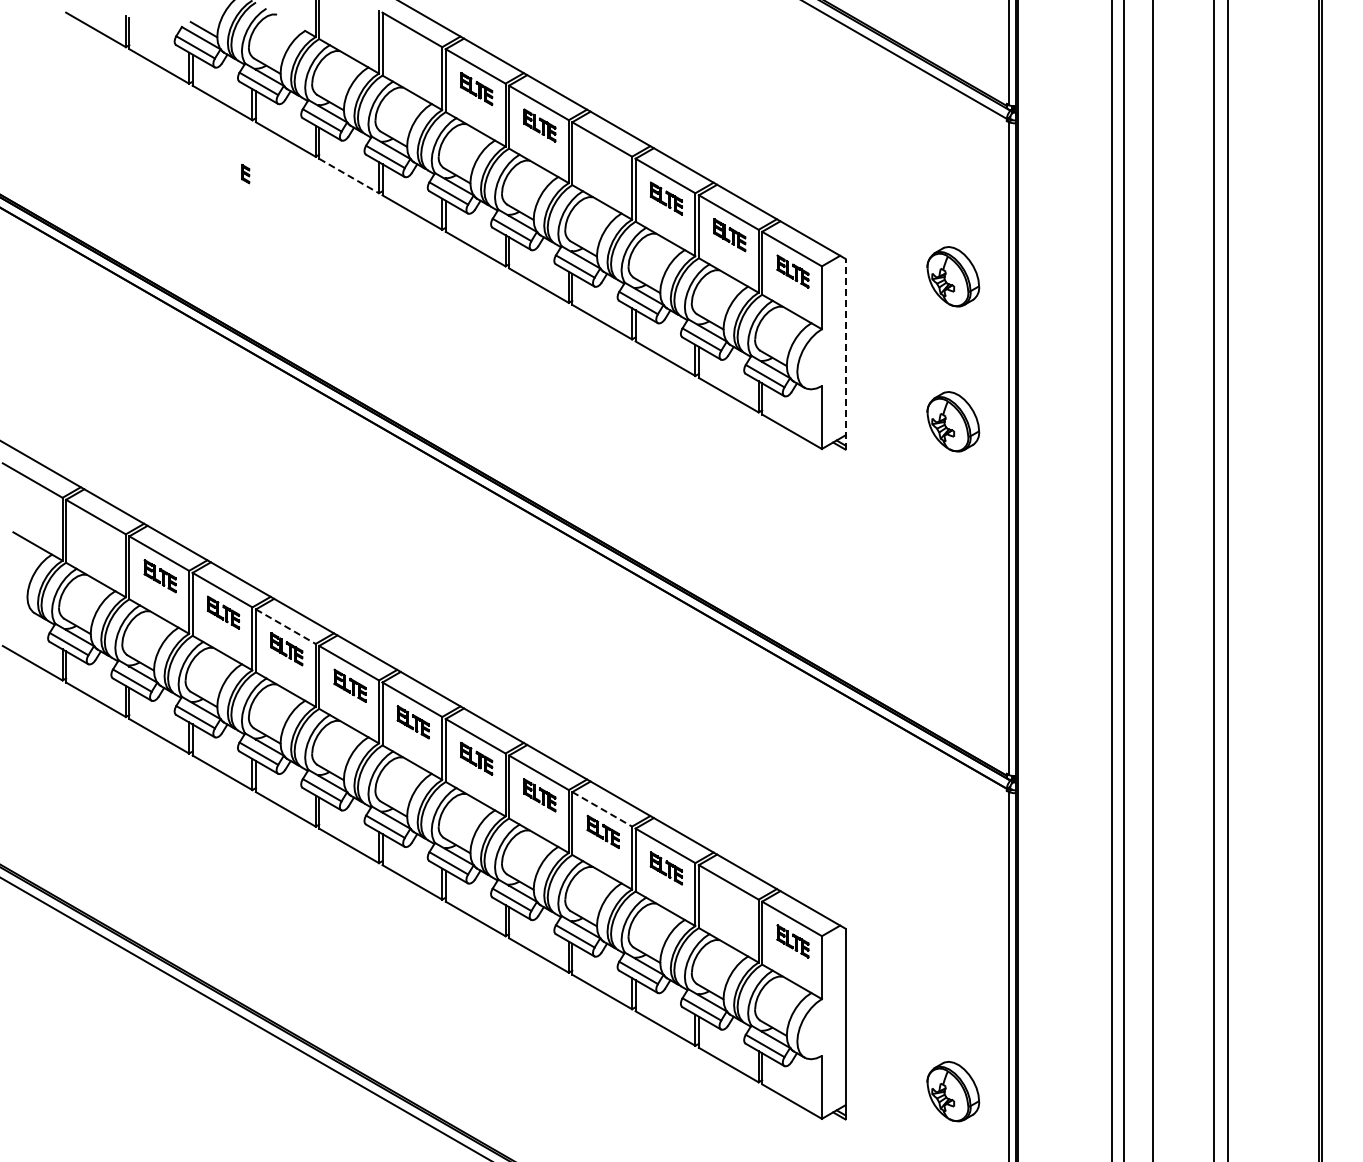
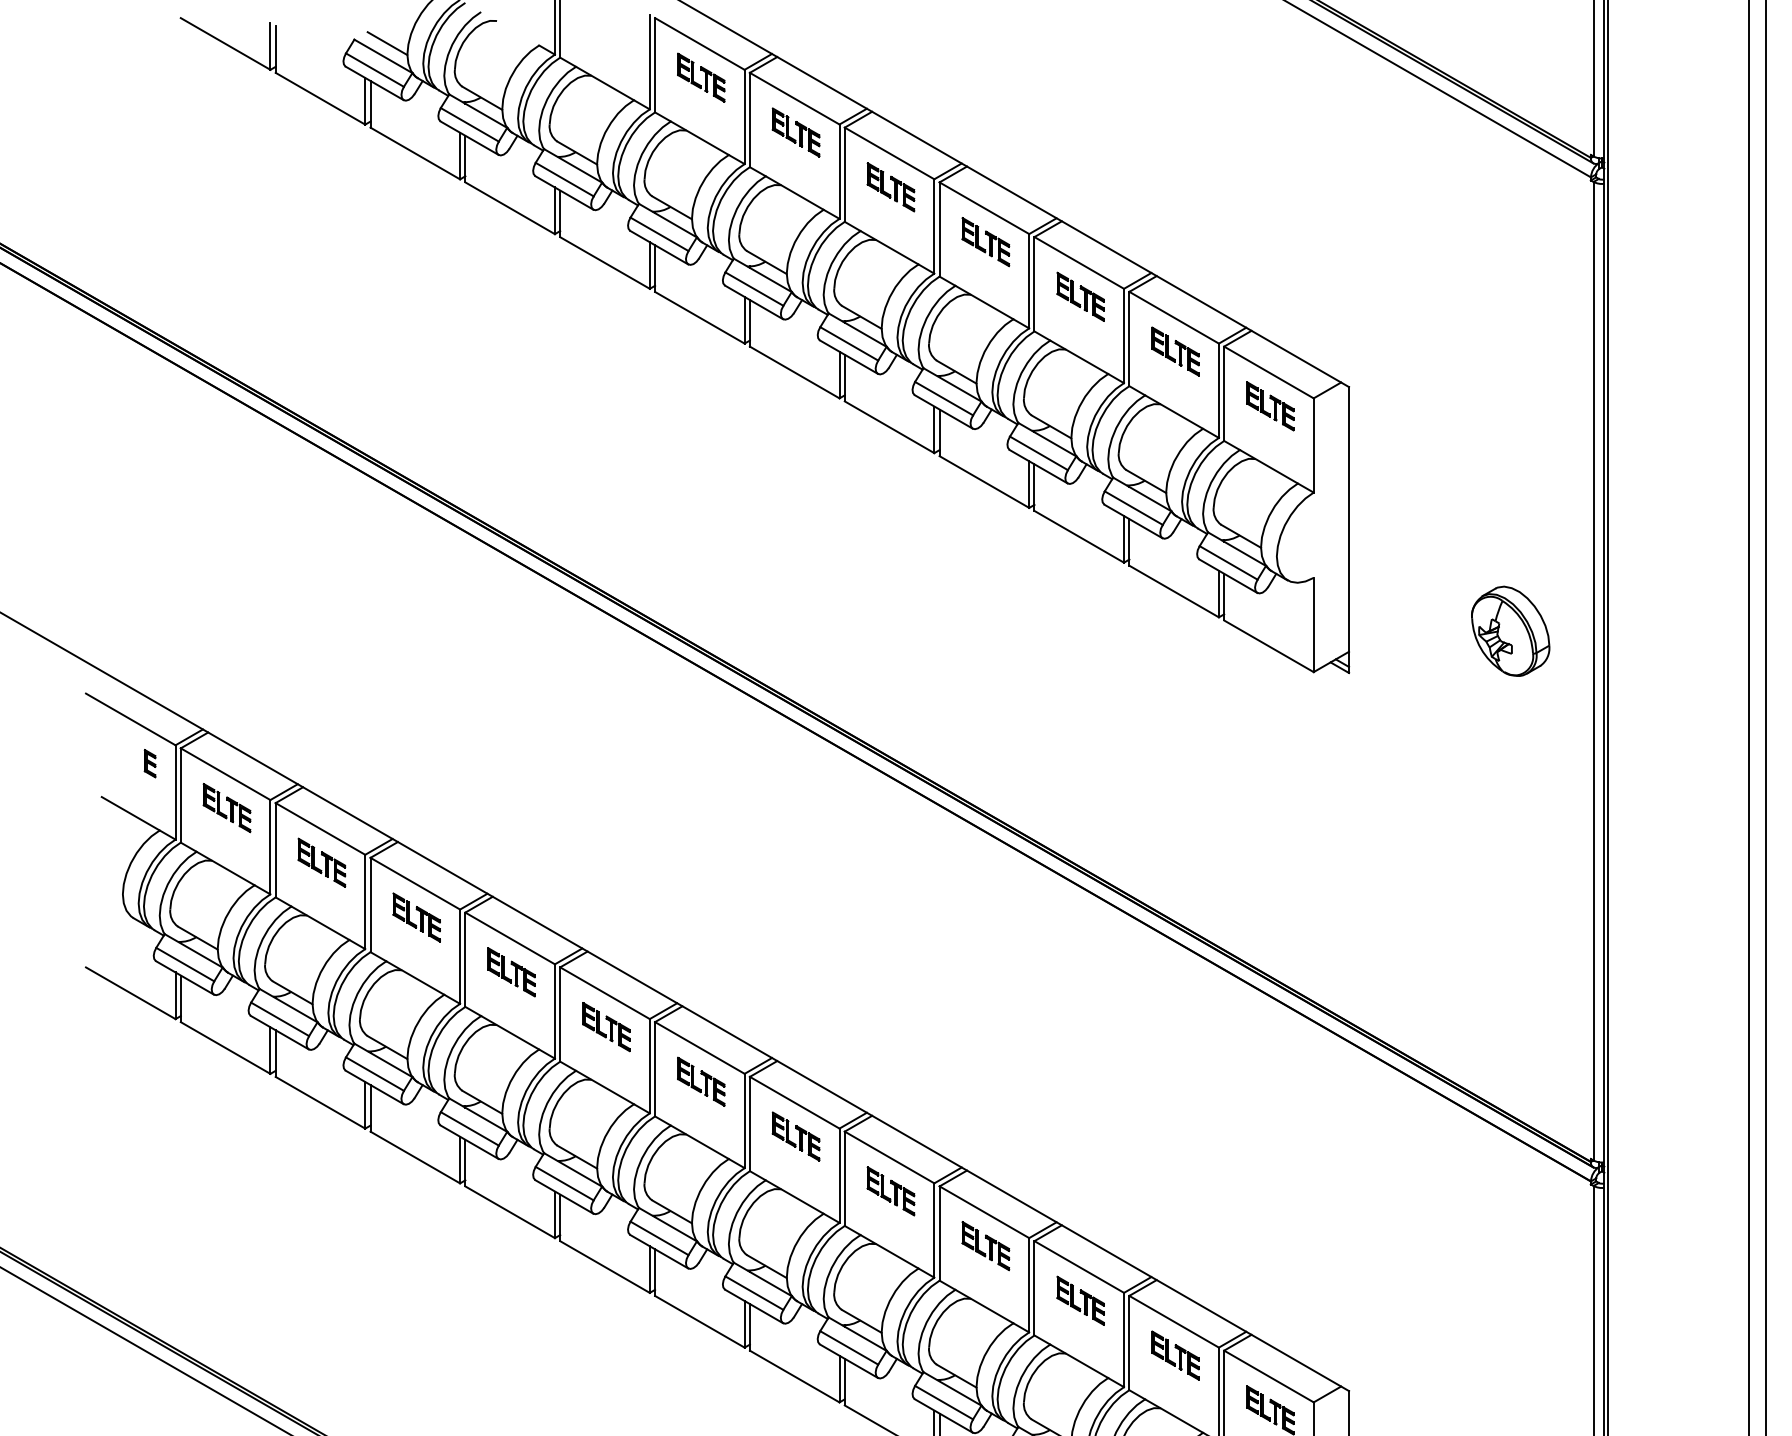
part: (412, 52) -> (700, 77), added
part: (602, 162) -> (984, 242), added
part: (245, 174) -> (149, 764), moved
line: (349, 176) -> (605, 263), dashed -> solid
part: (953, 276) -> (1510, 413), removed
line: (845, 353) -> (1349, 528), dashed -> solid
part: (96, 539) -> (226, 807), added
line: (285, 626) -> (509, 938), dashed -> solid
line: (602, 809) -> (984, 1212), dashed -> solid
part: (729, 905) -> (1175, 1356), added

